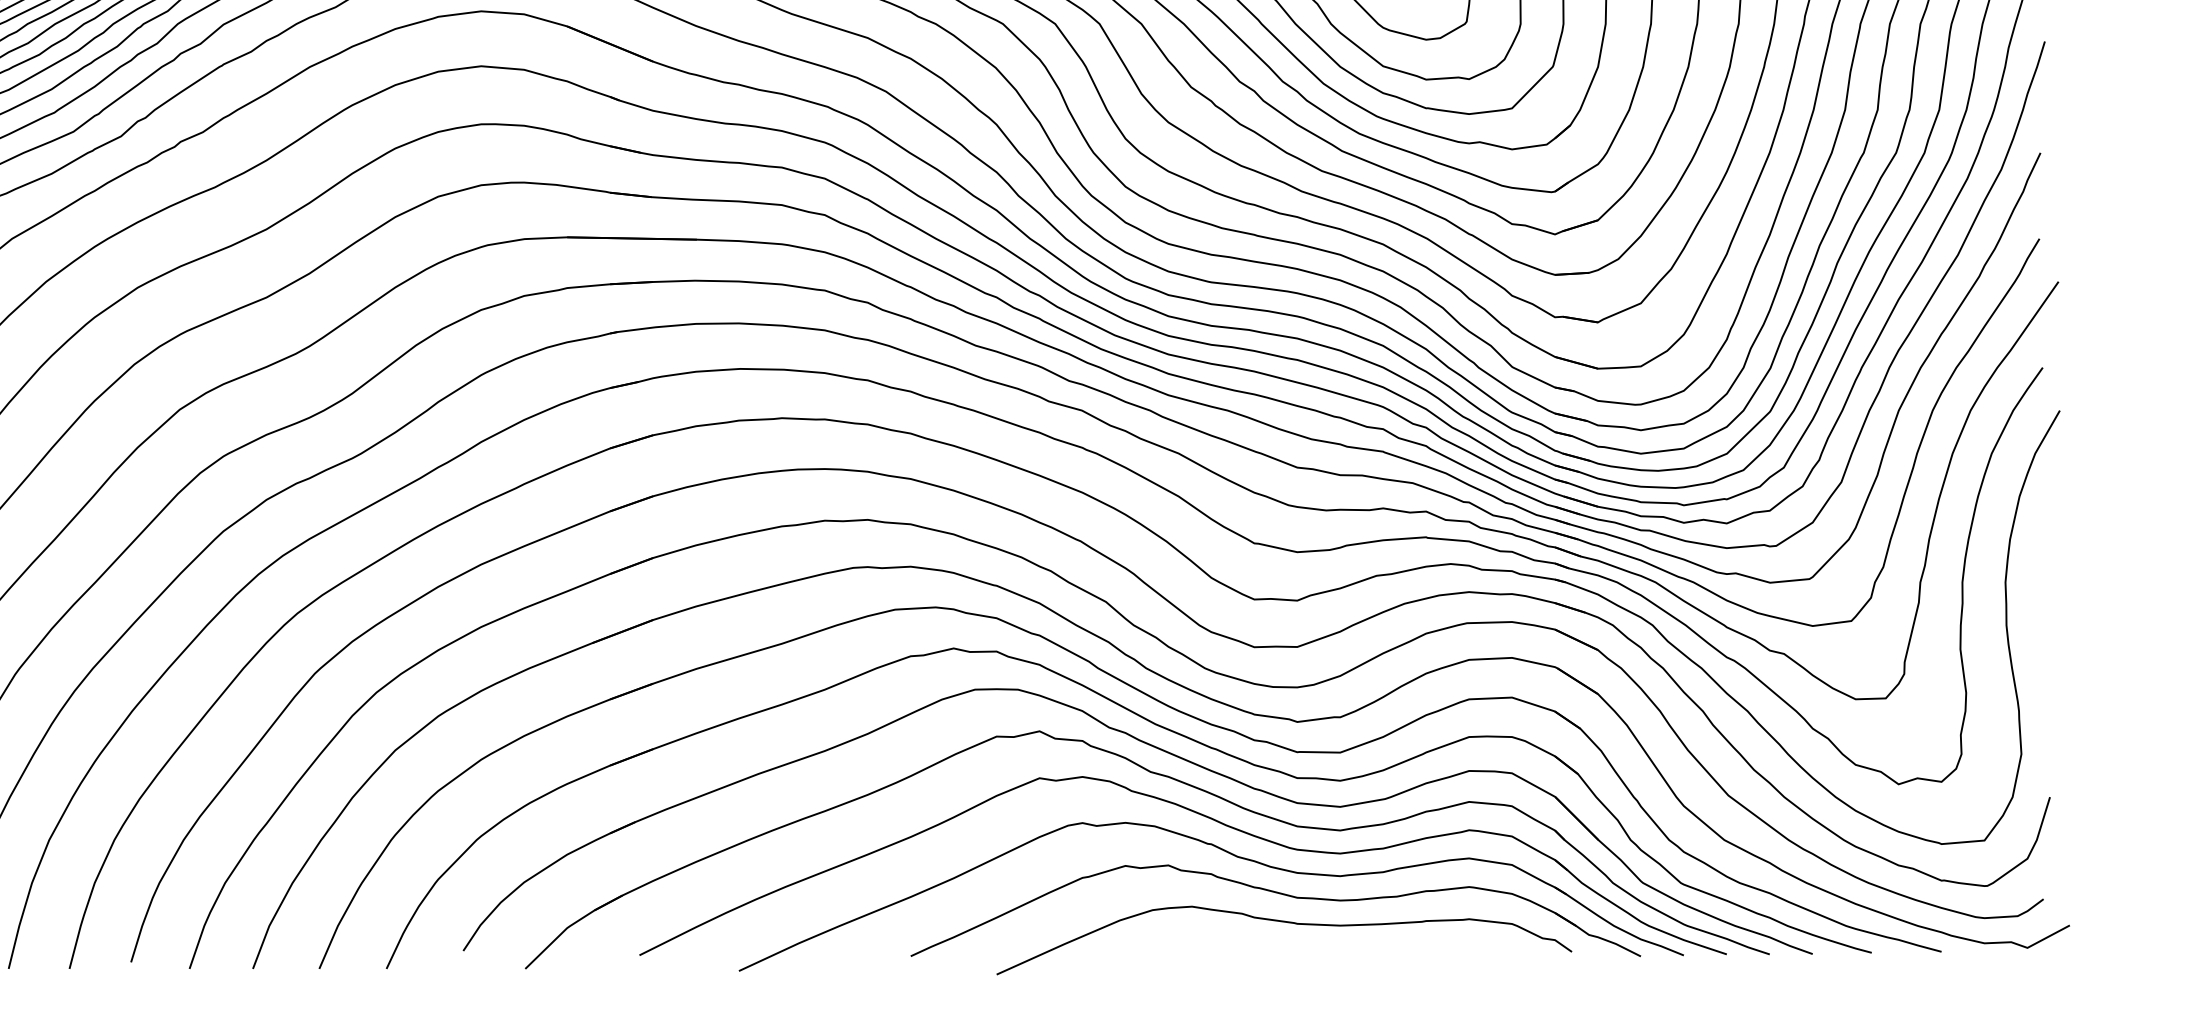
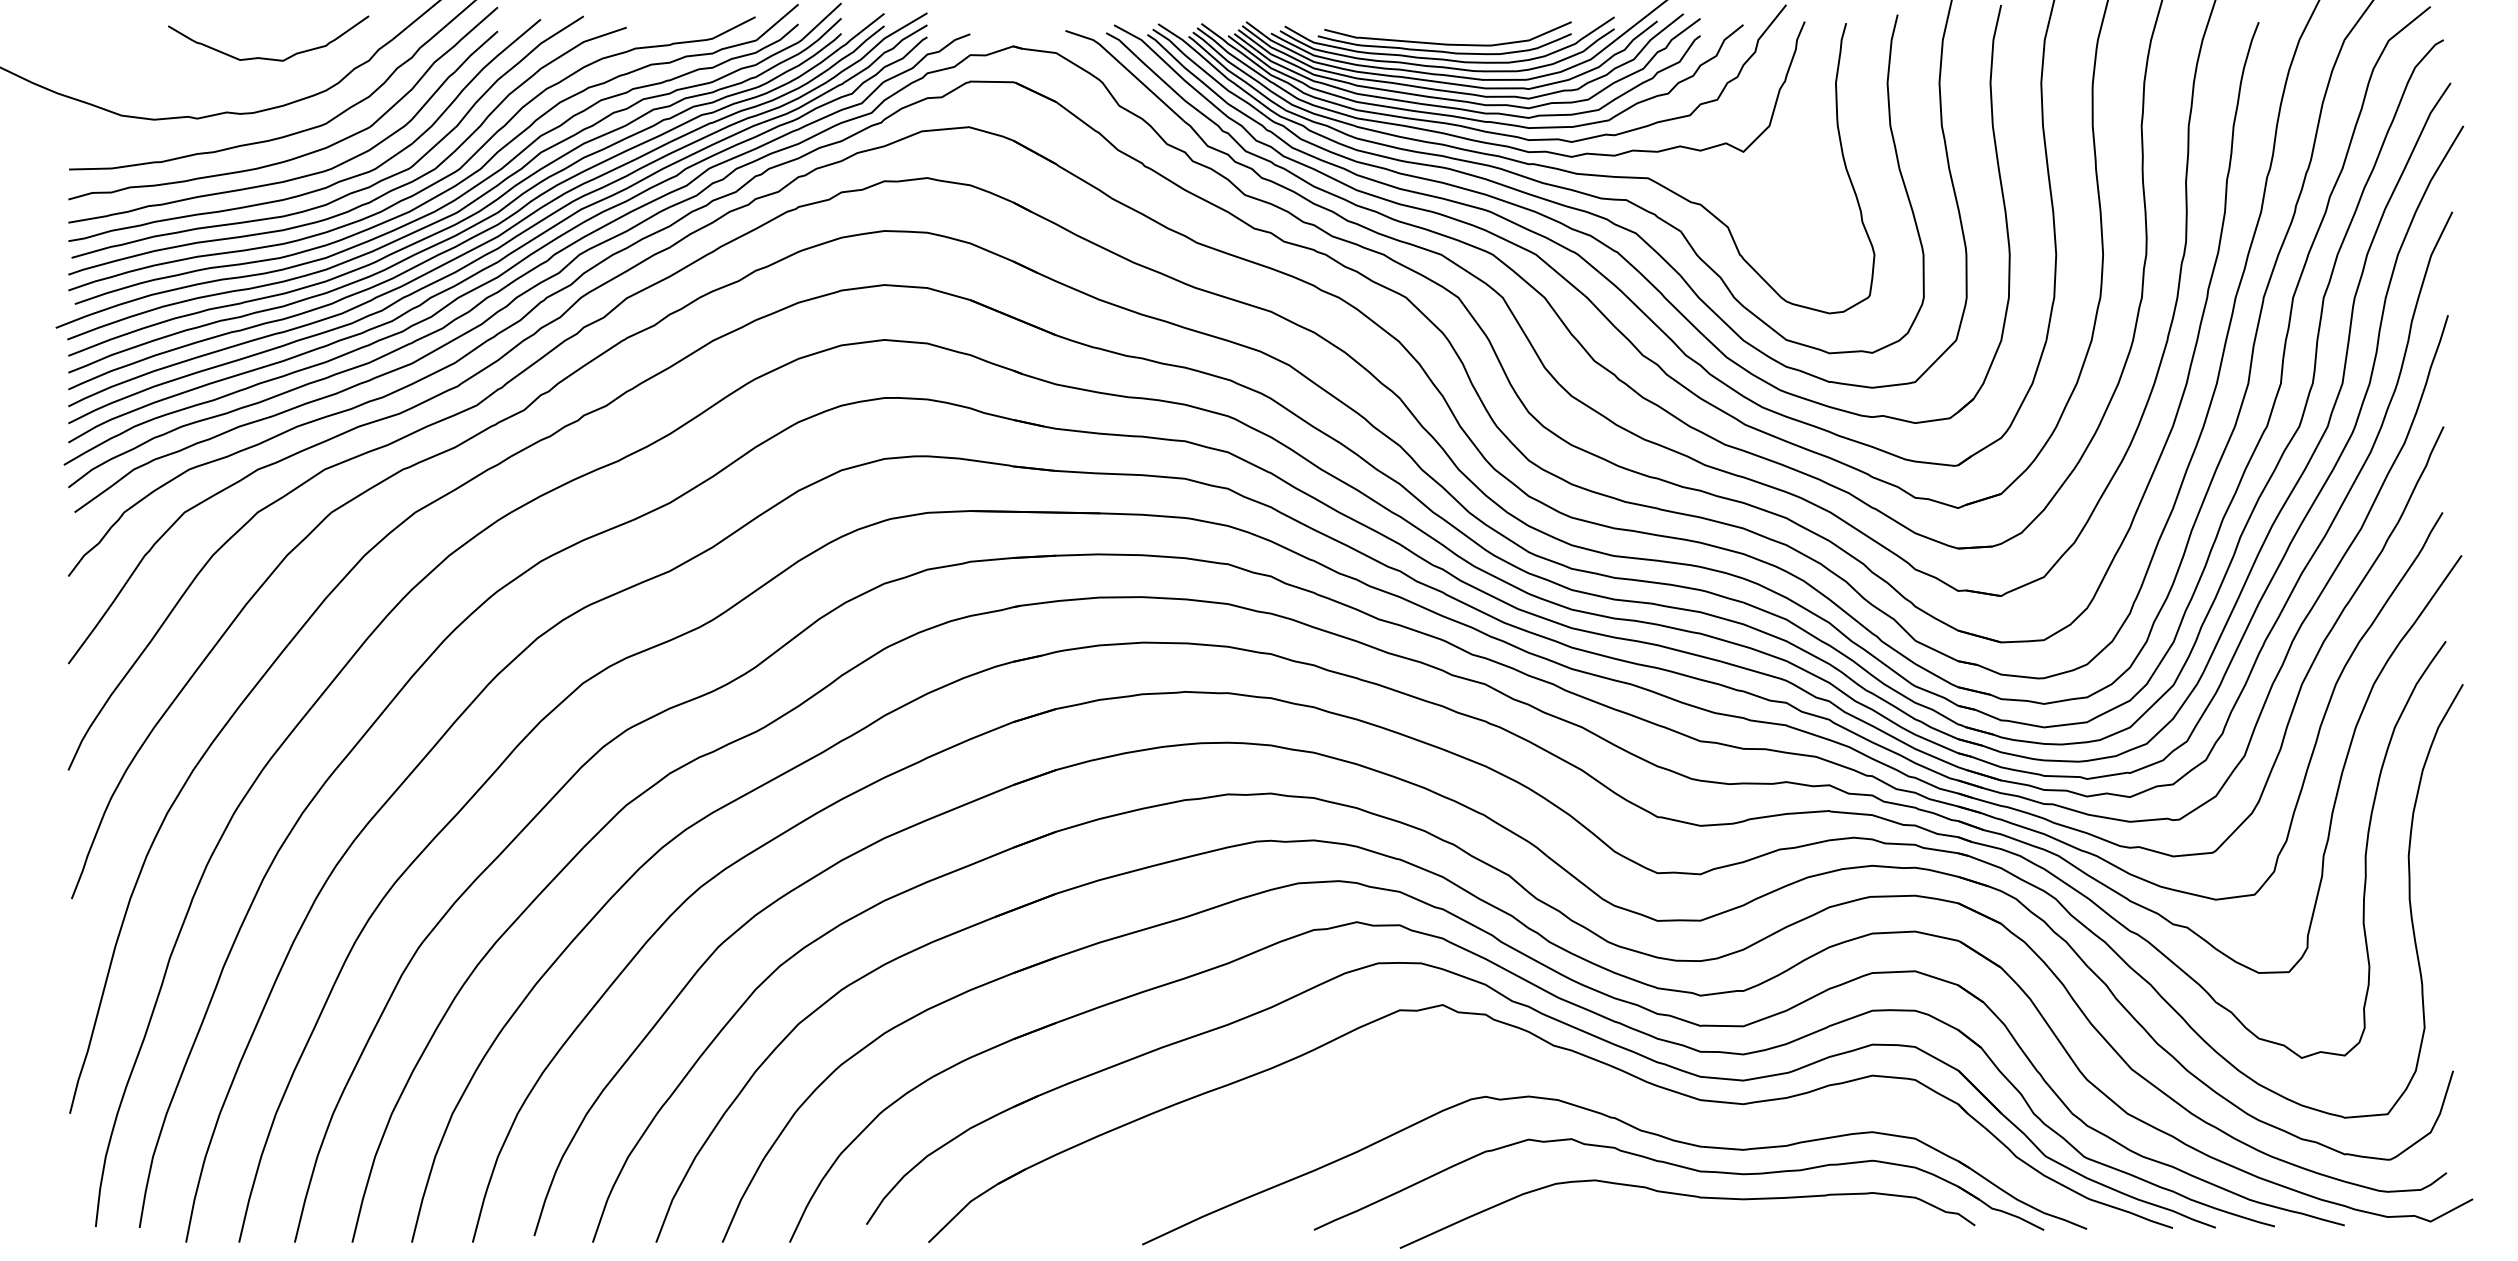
part: (1201, 815) -> (1604, 1089), removed

